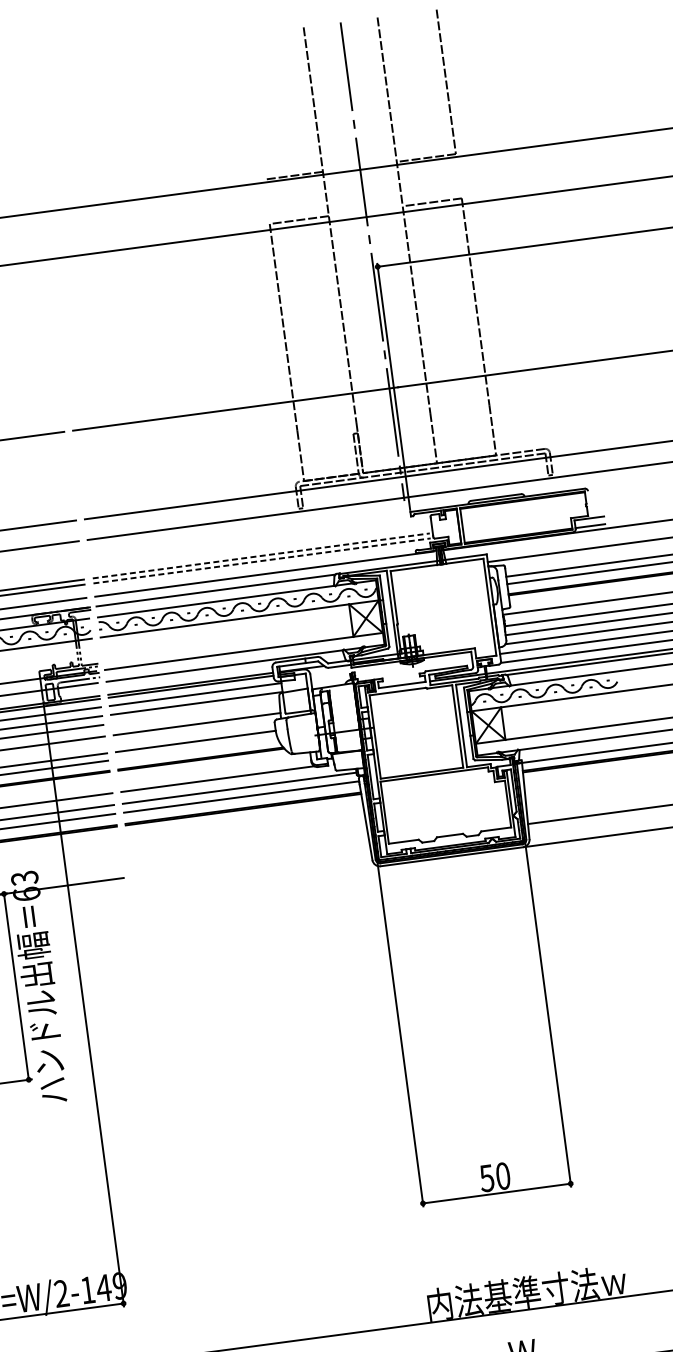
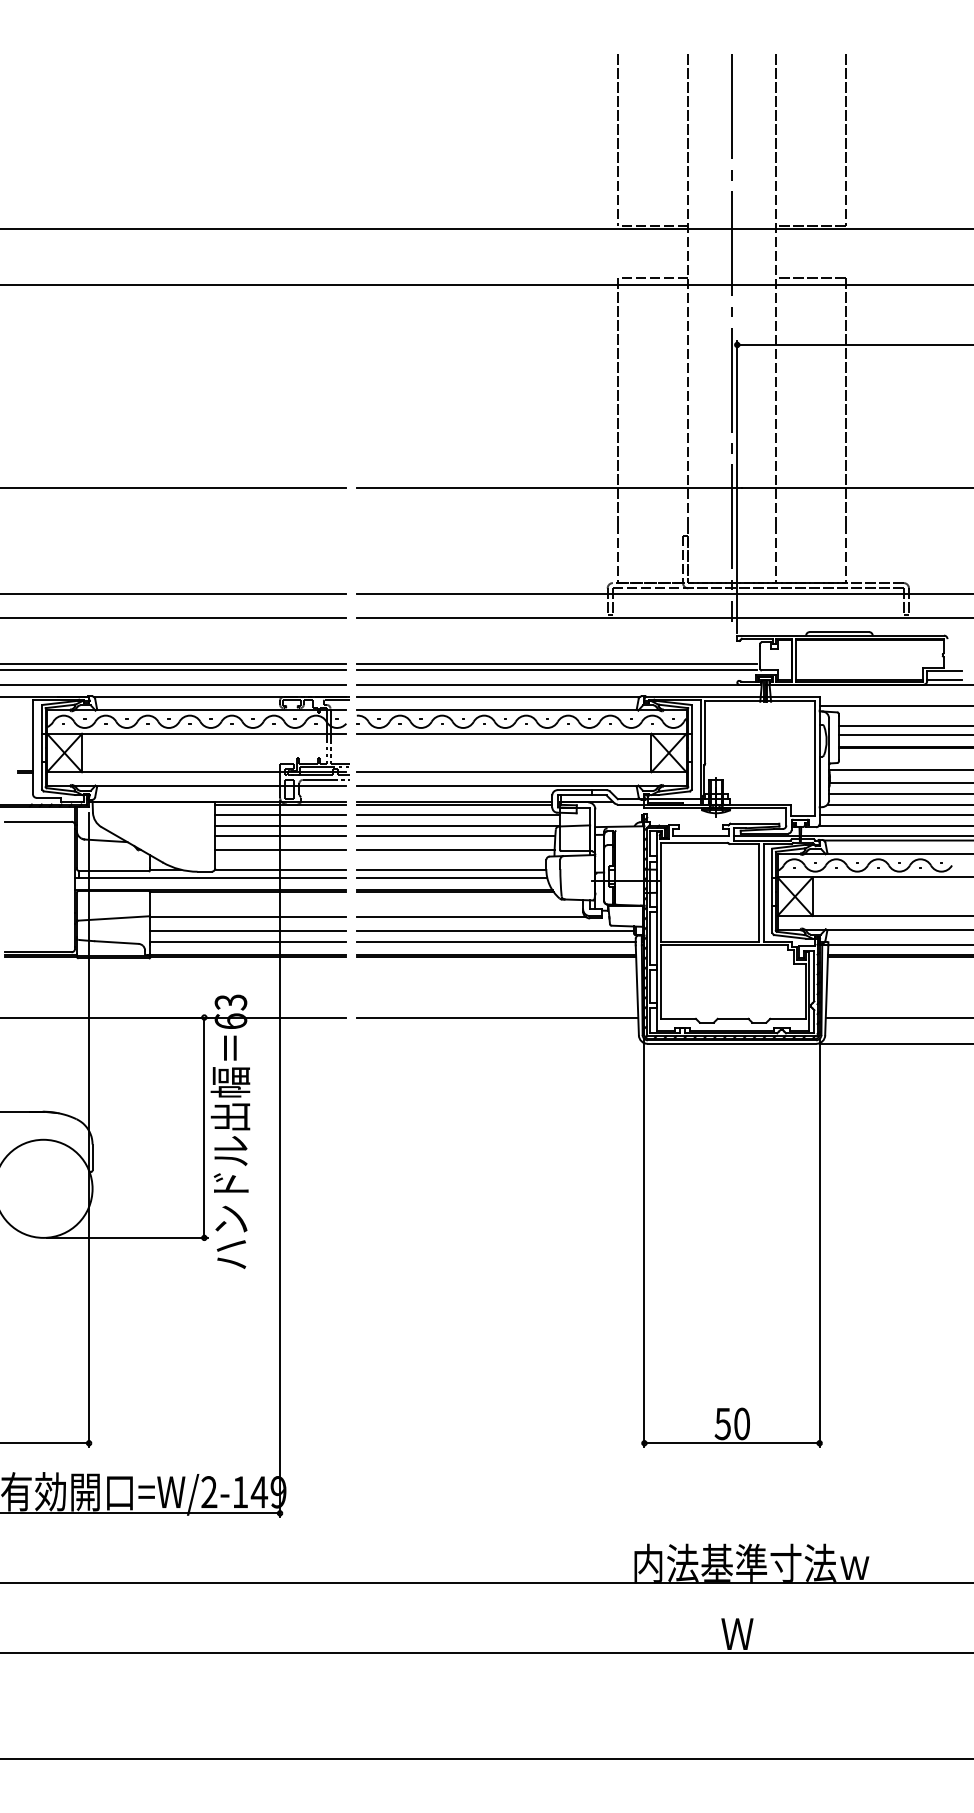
line: (254, 106) -> (618, 139), added
line: (261, 555) -> (556, 663), dashed -> solid
line: (261, 560) -> (556, 669), dashed -> solid
line: (195, 713) -> (455, 836), added
line: (196, 748) -> (451, 878), added
line: (251, 860) -> (497, 1017), added

